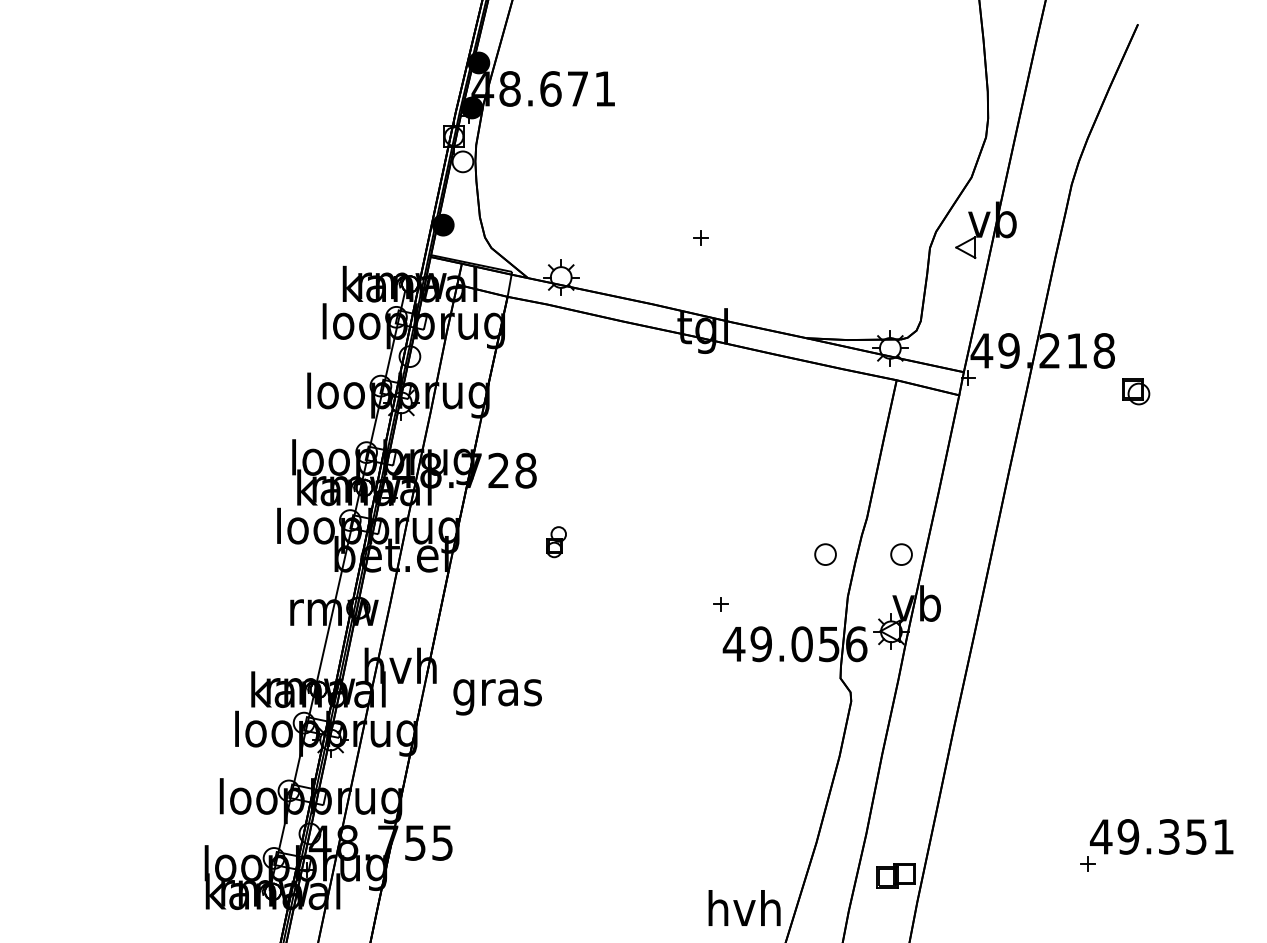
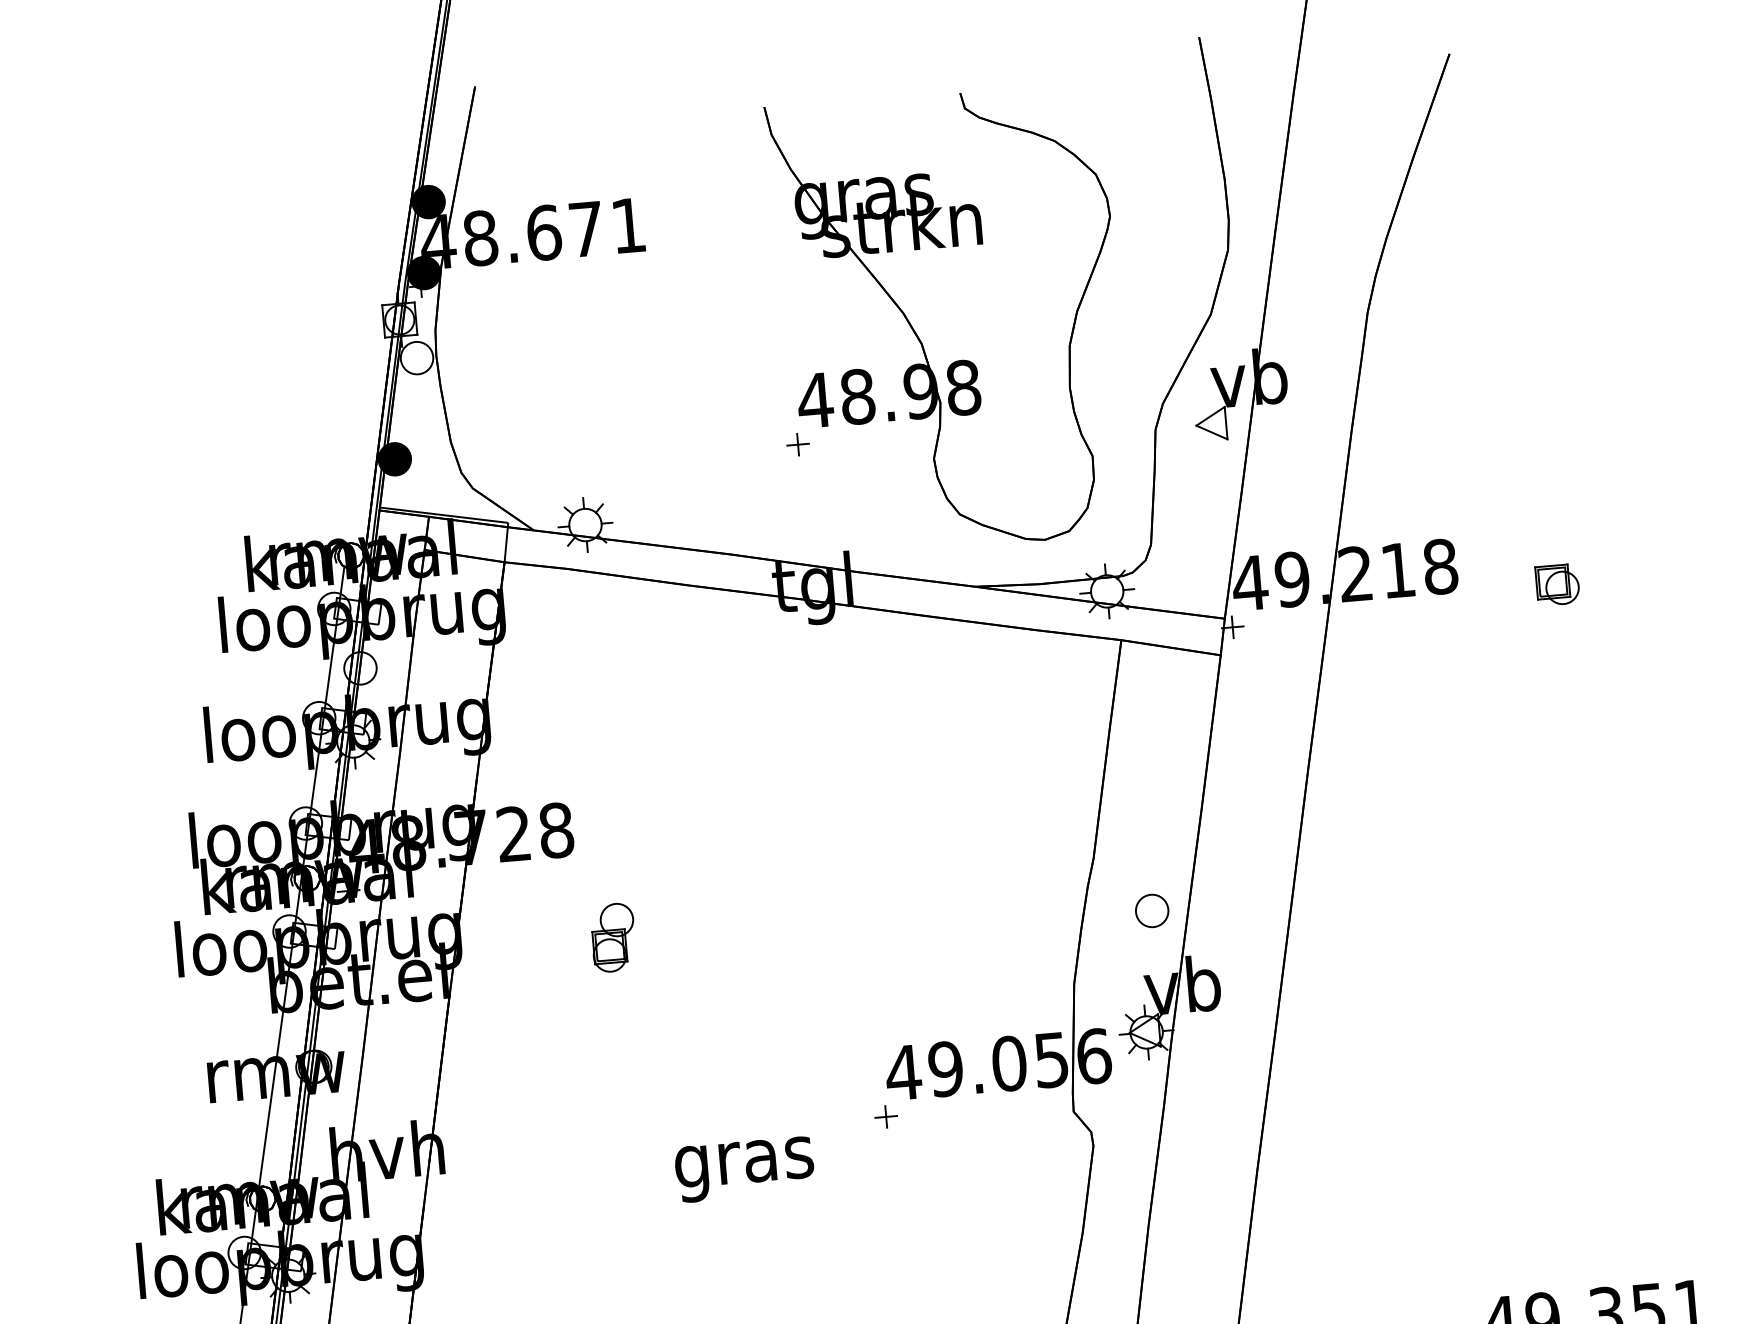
part: (785, 177) -> (921, 339), added
part: (1136, 391) -> (1558, 584), moved
part: (556, 541) -> (613, 936), size x1.43
part: (825, 554) -> (1033, 920), removed
part: (720, 604) -> (885, 1117), moved
text: (497, 697) -> (744, 1169), moved

